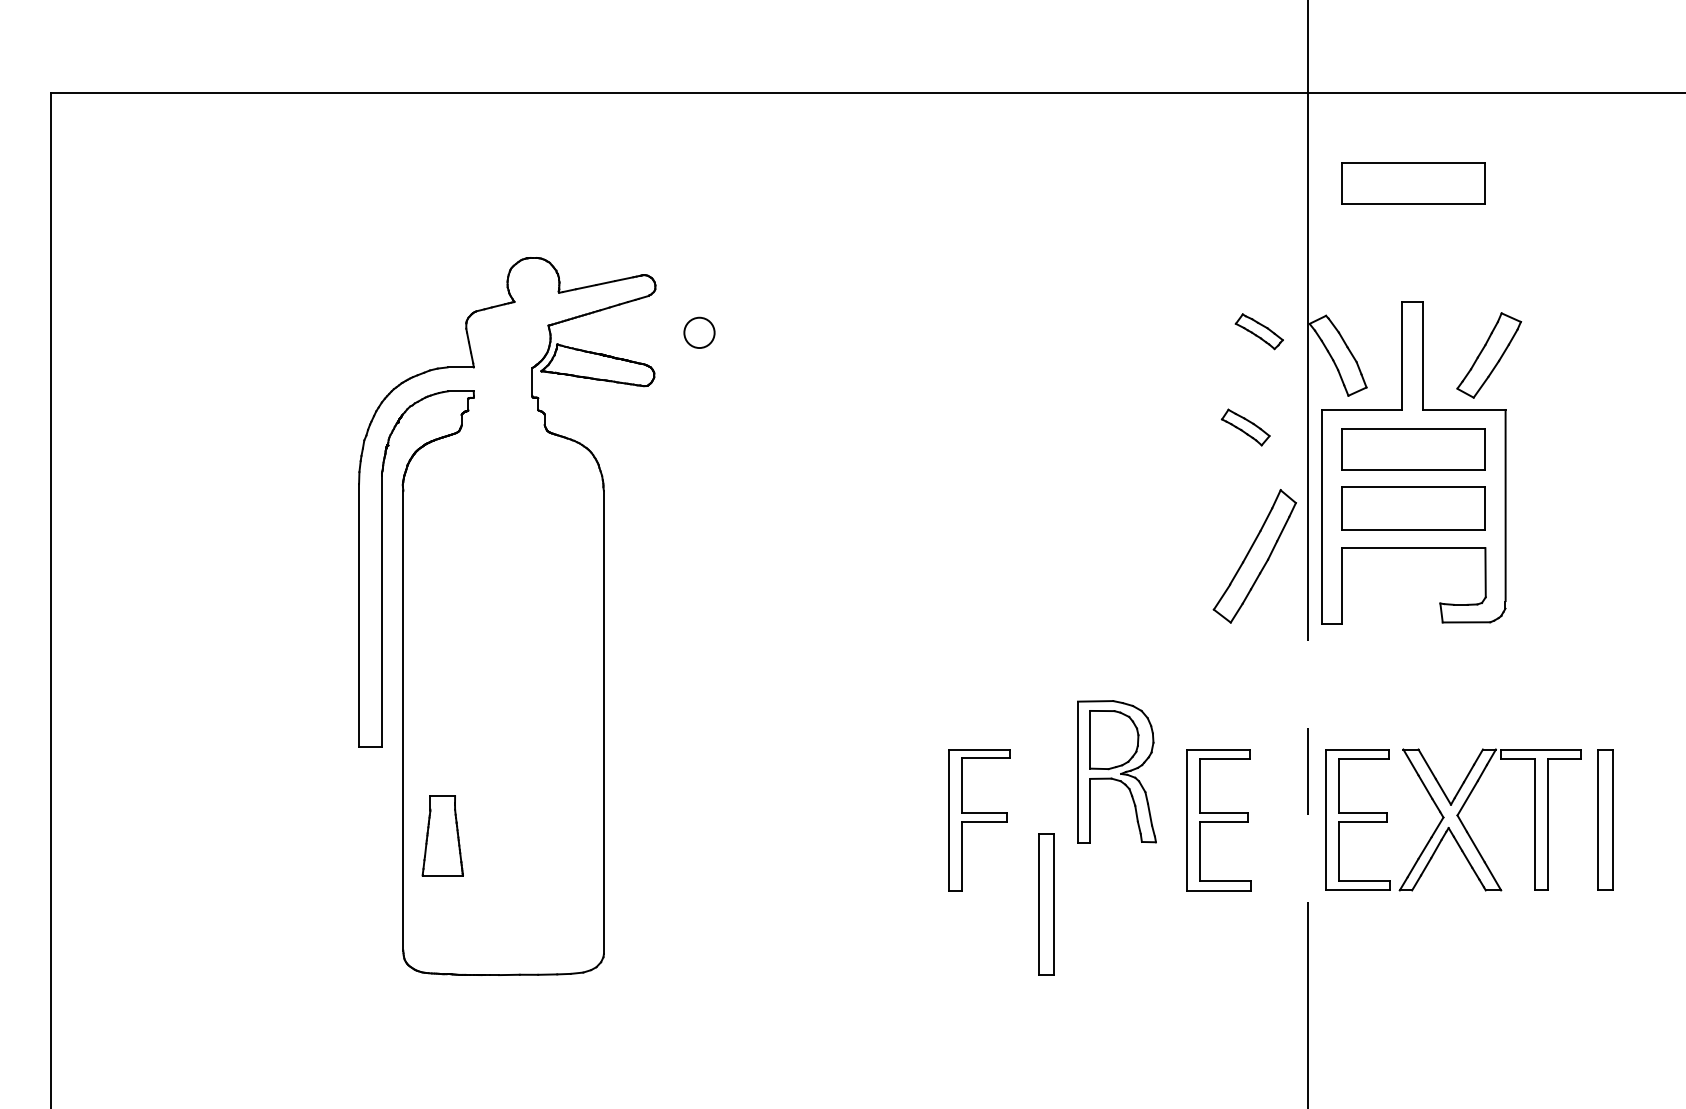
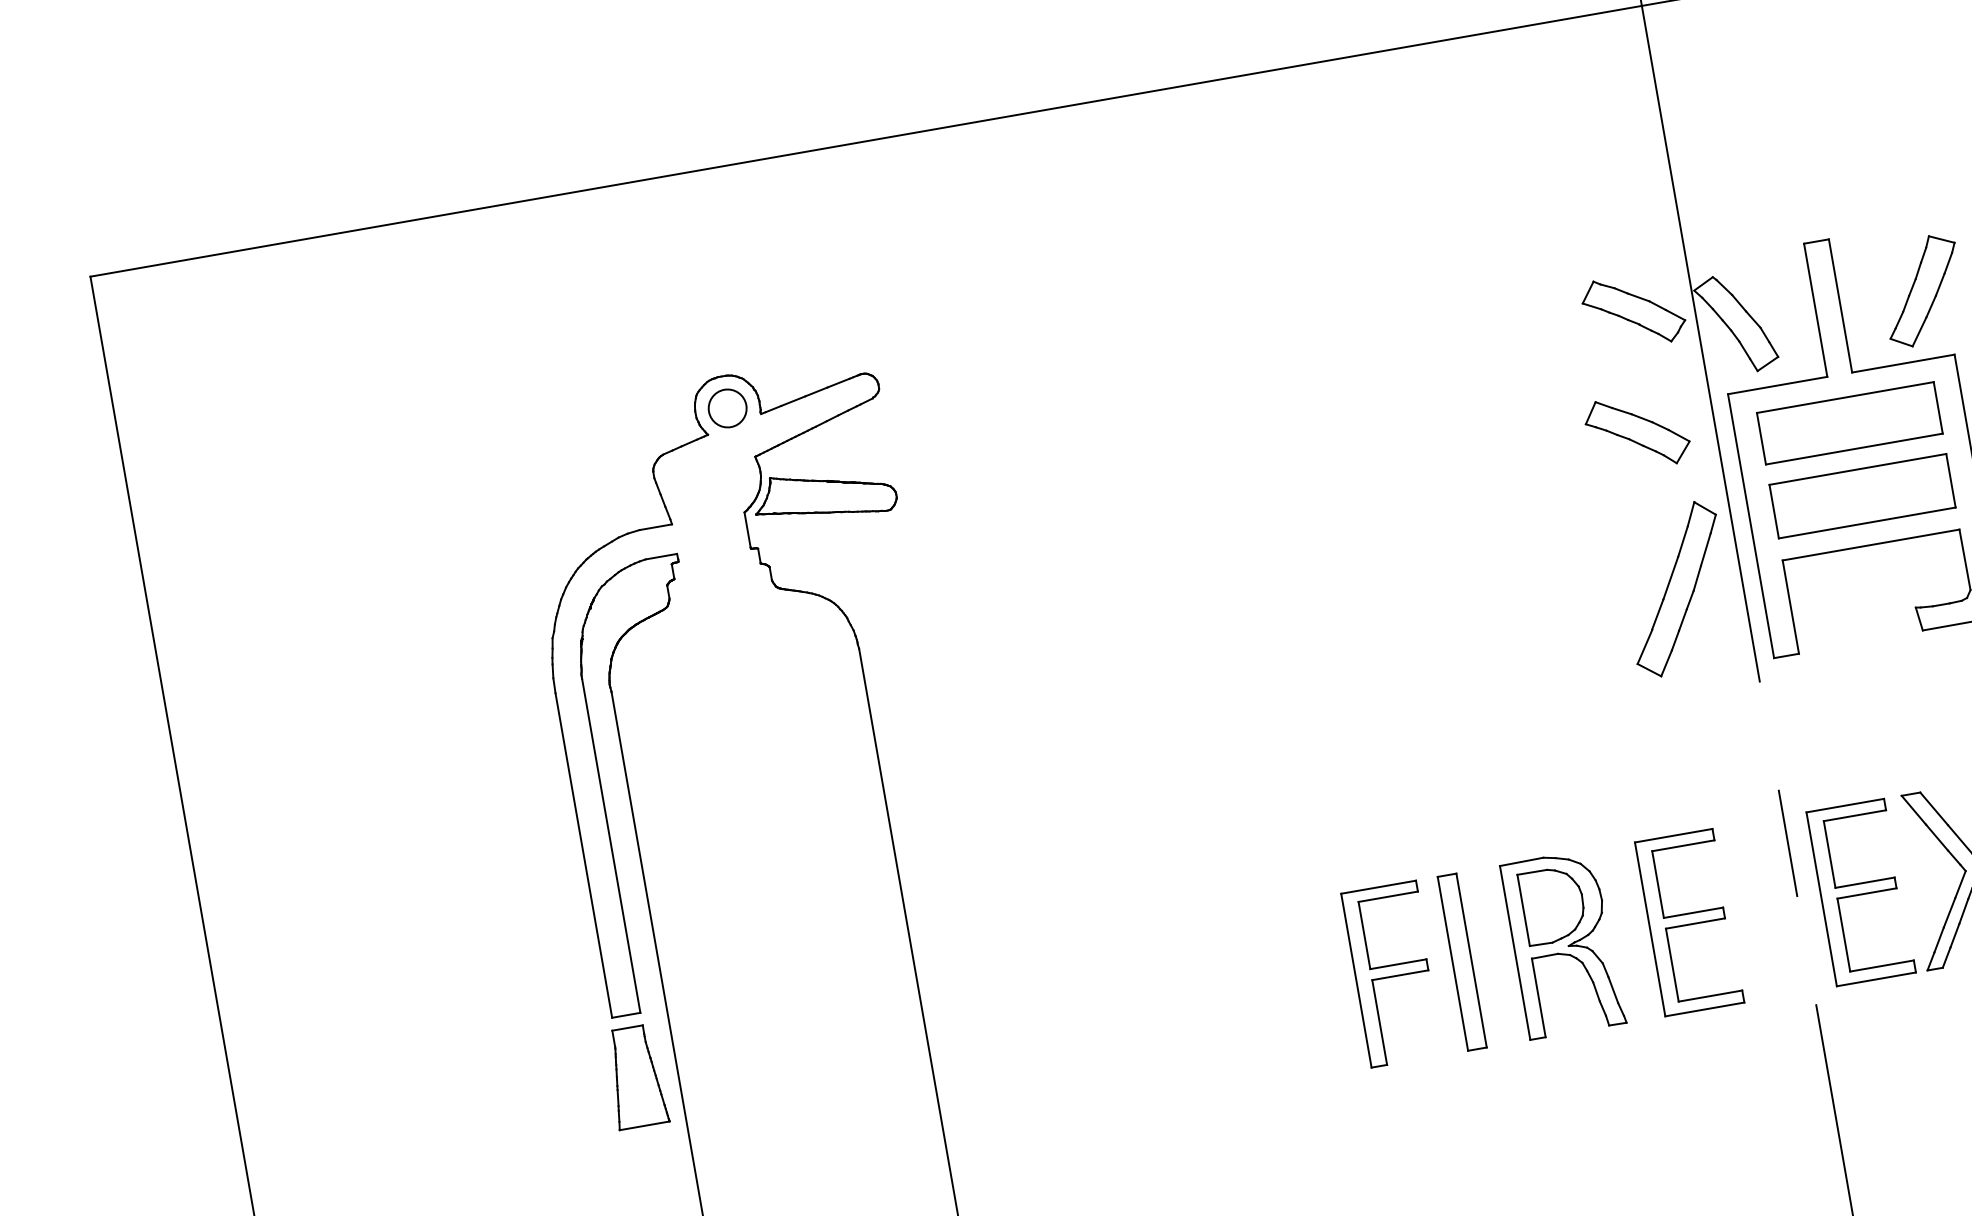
part: (1413, 183) -> (1792, 95), removed
part: (1259, 331) -> (1633, 310), size x1.67
circle: (699, 332) -> (727, 407), moved
part: (1245, 427) -> (1637, 432), size x1.67
part: (1116, 771) -> (1562, 943), moved
part: (442, 835) -> (635, 1076), moved
part: (1046, 904) -> (1462, 962), moved

